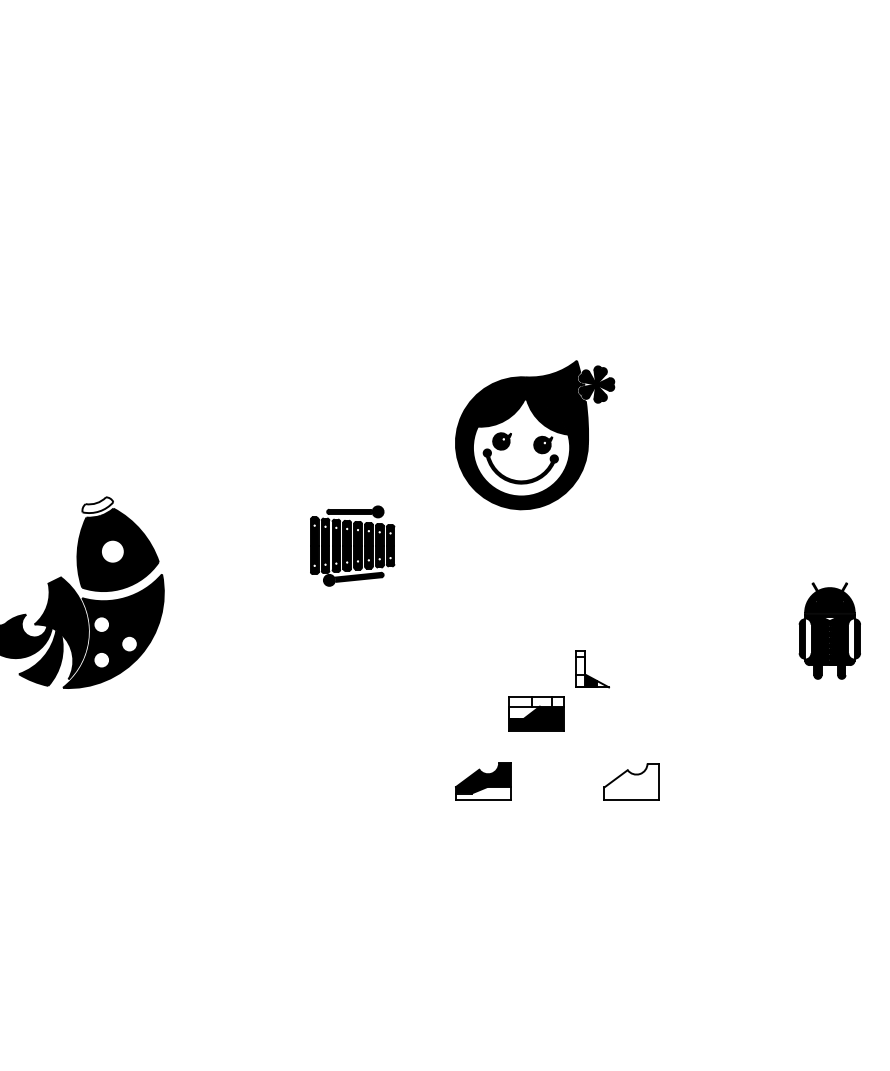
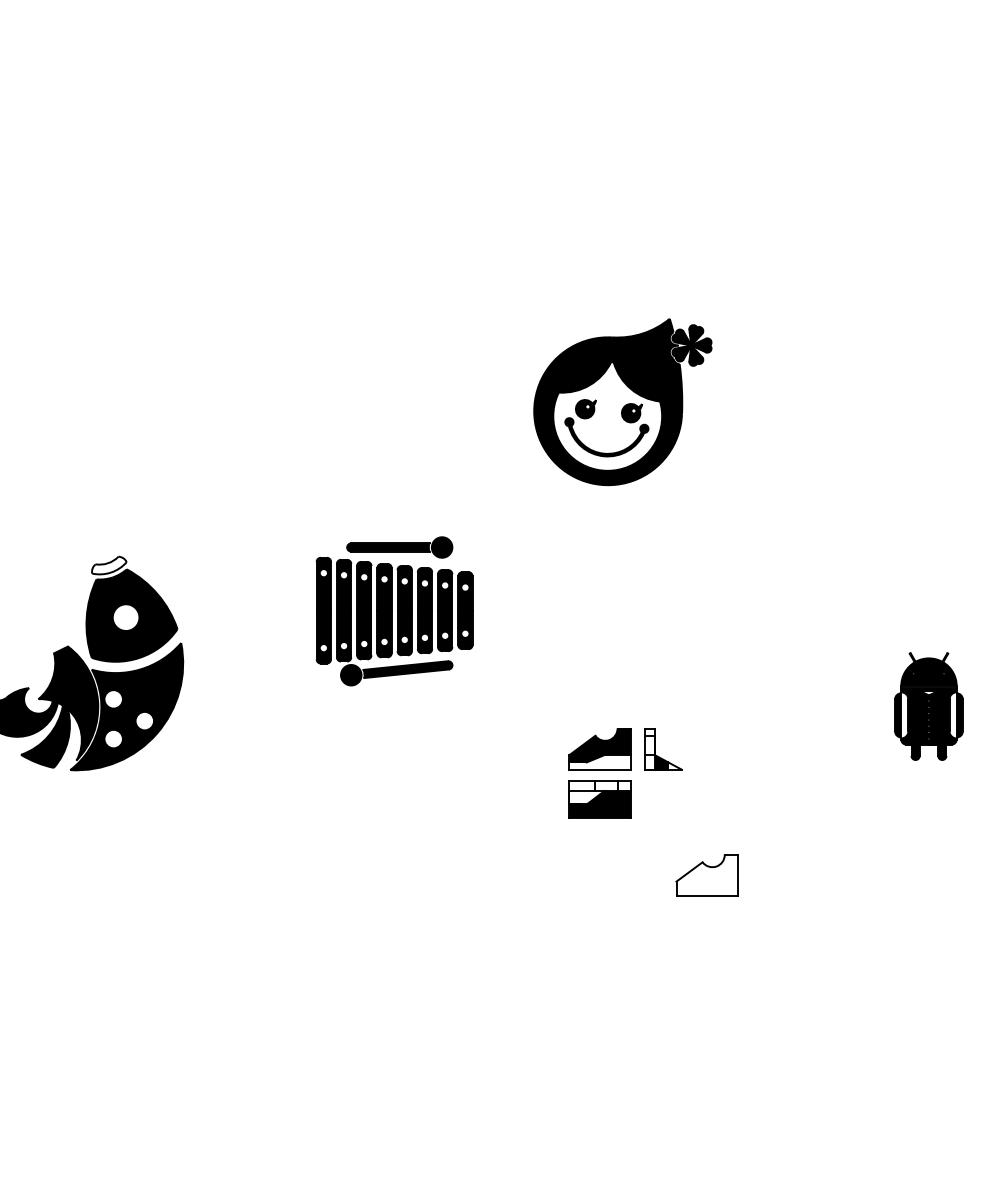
part: (534, 435) -> (622, 402), moved
part: (352, 546) -> (394, 611), size x1.67
part: (482, 781) -> (599, 749), moved

